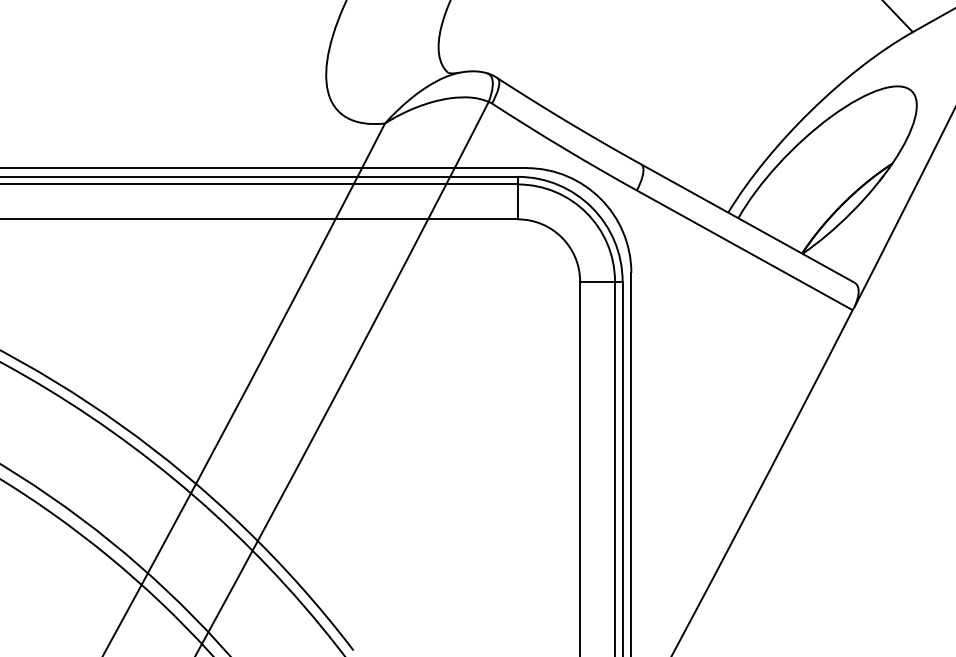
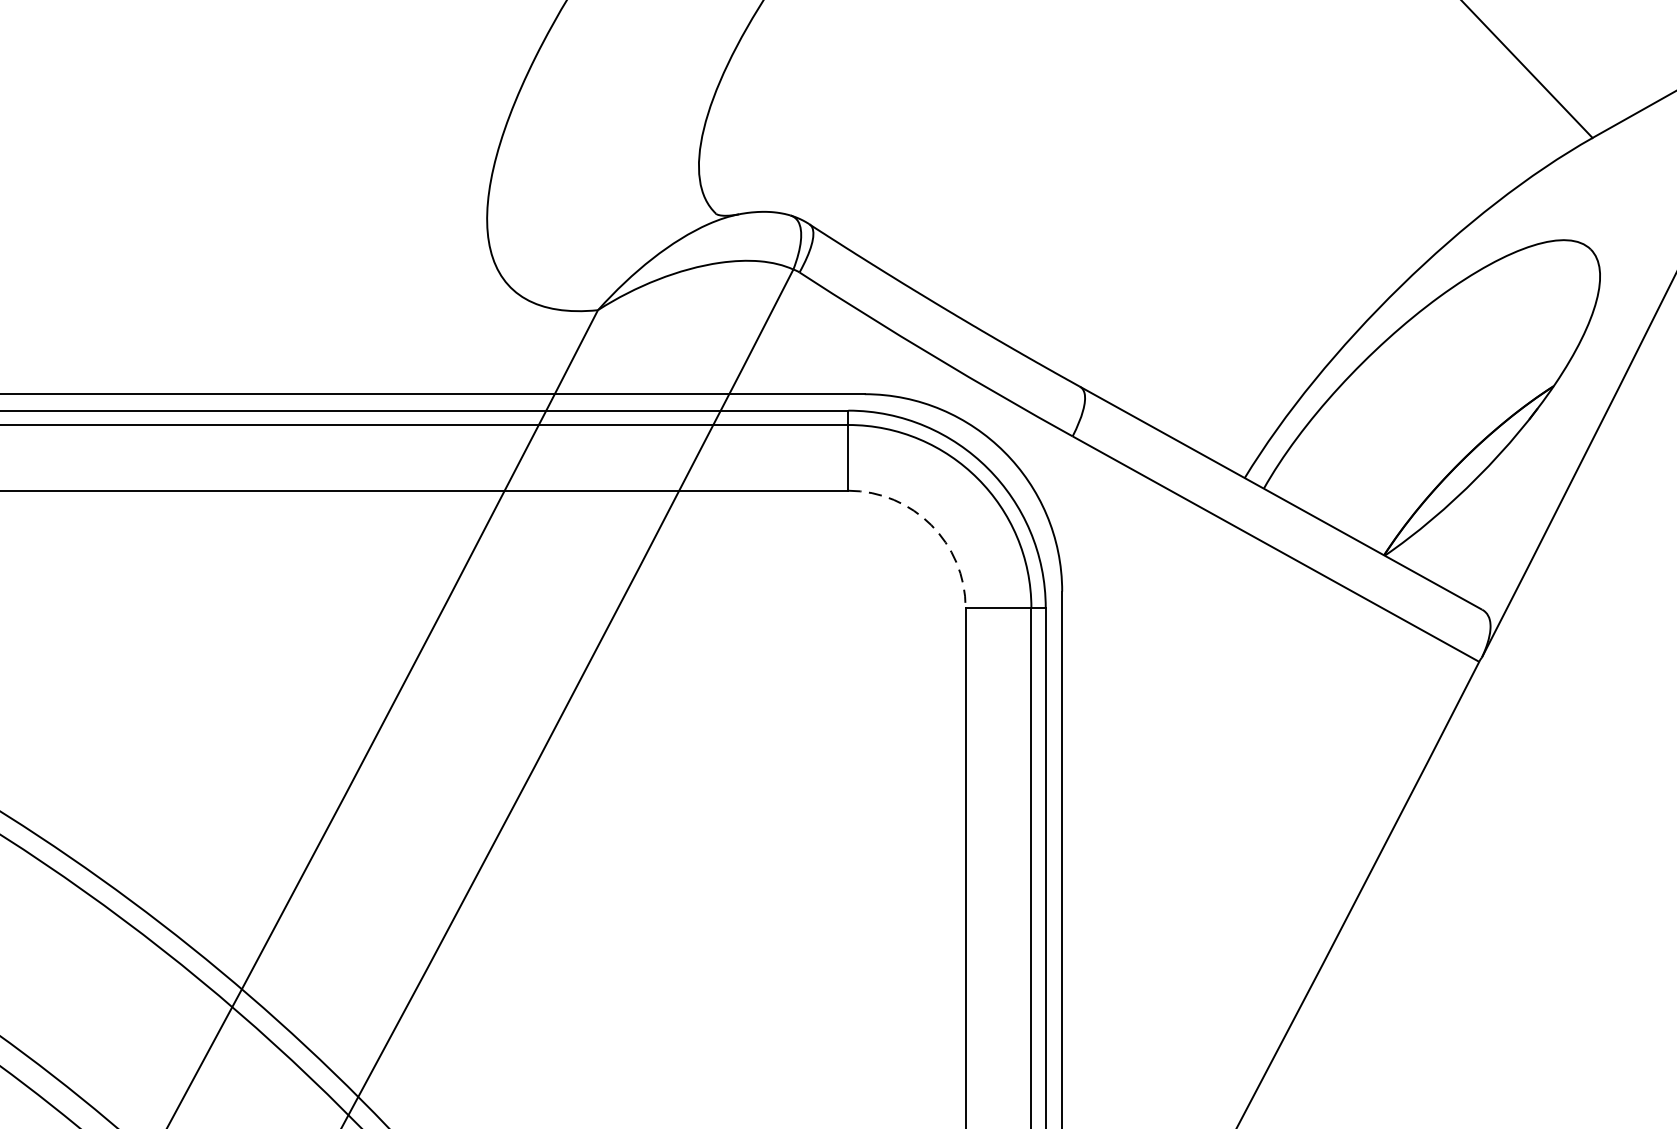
arc: (561, 237) -> (930, 524), solid -> dashed

